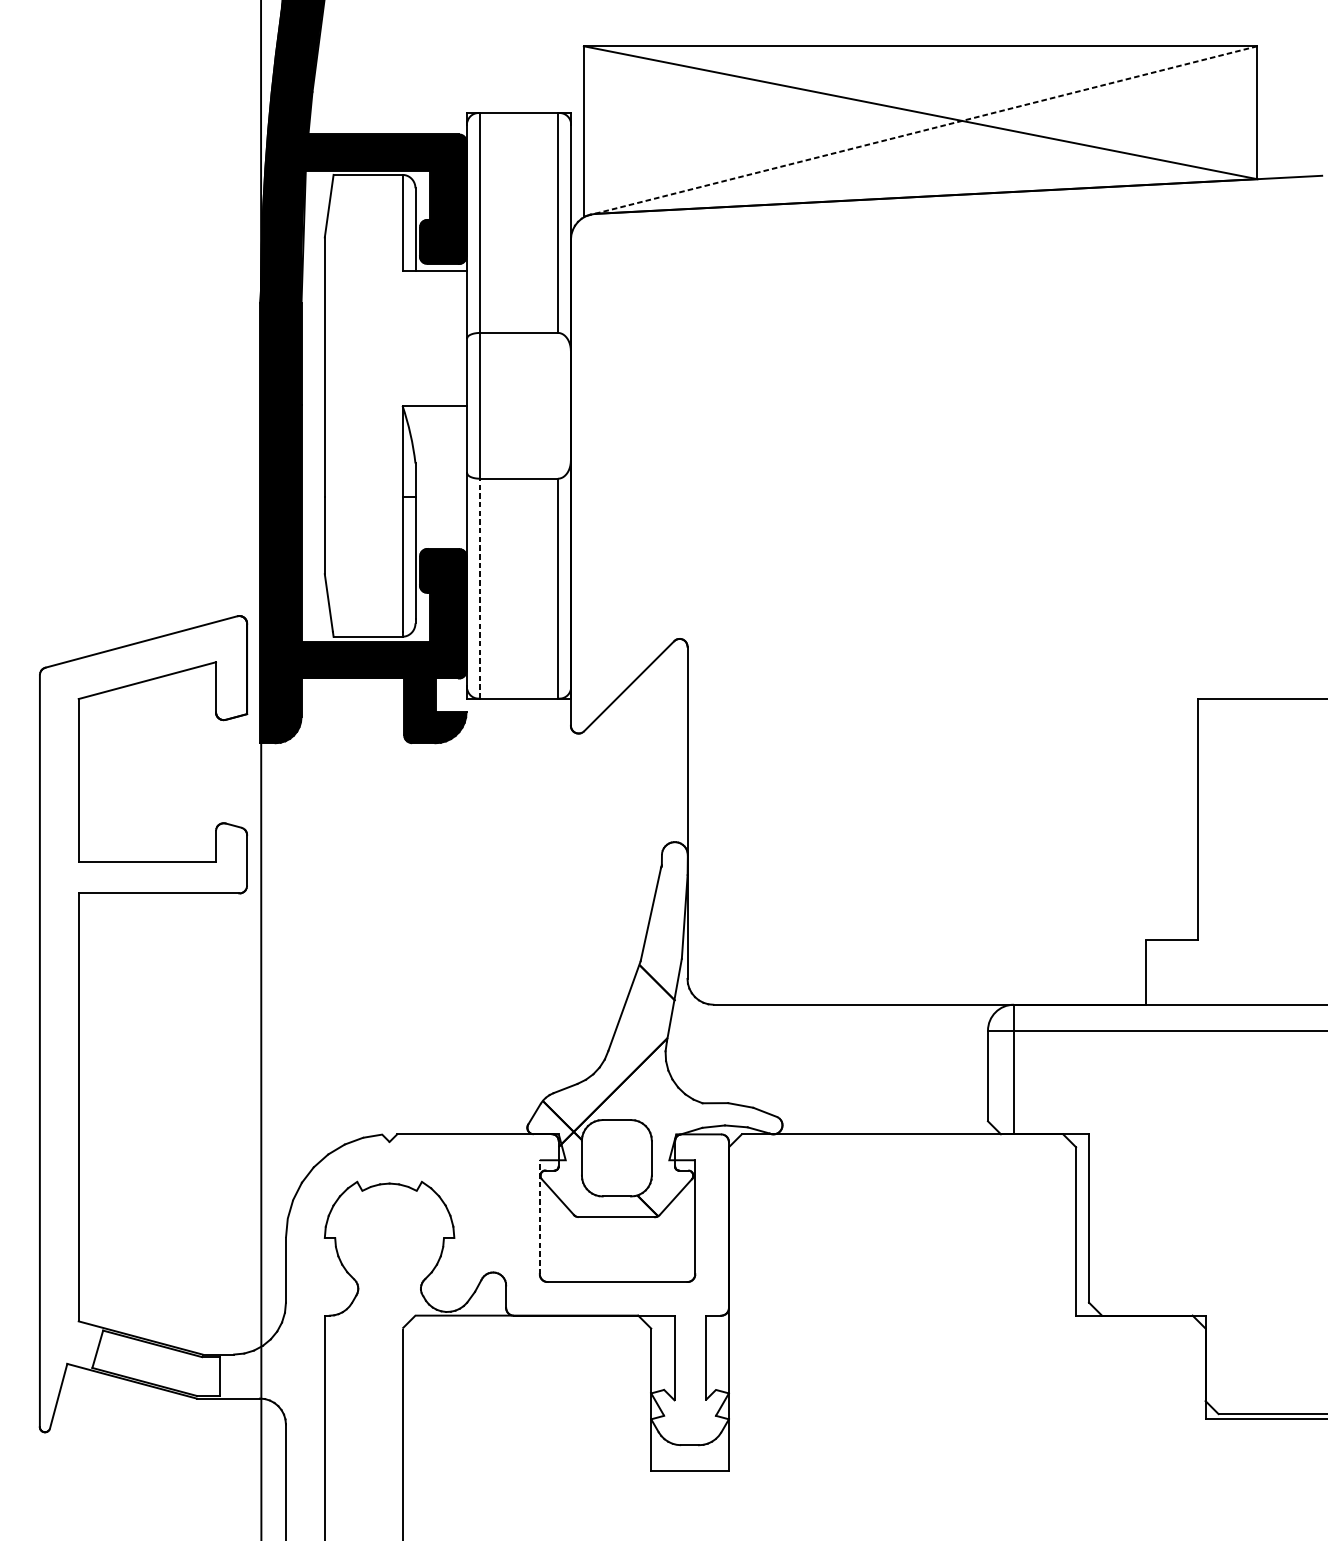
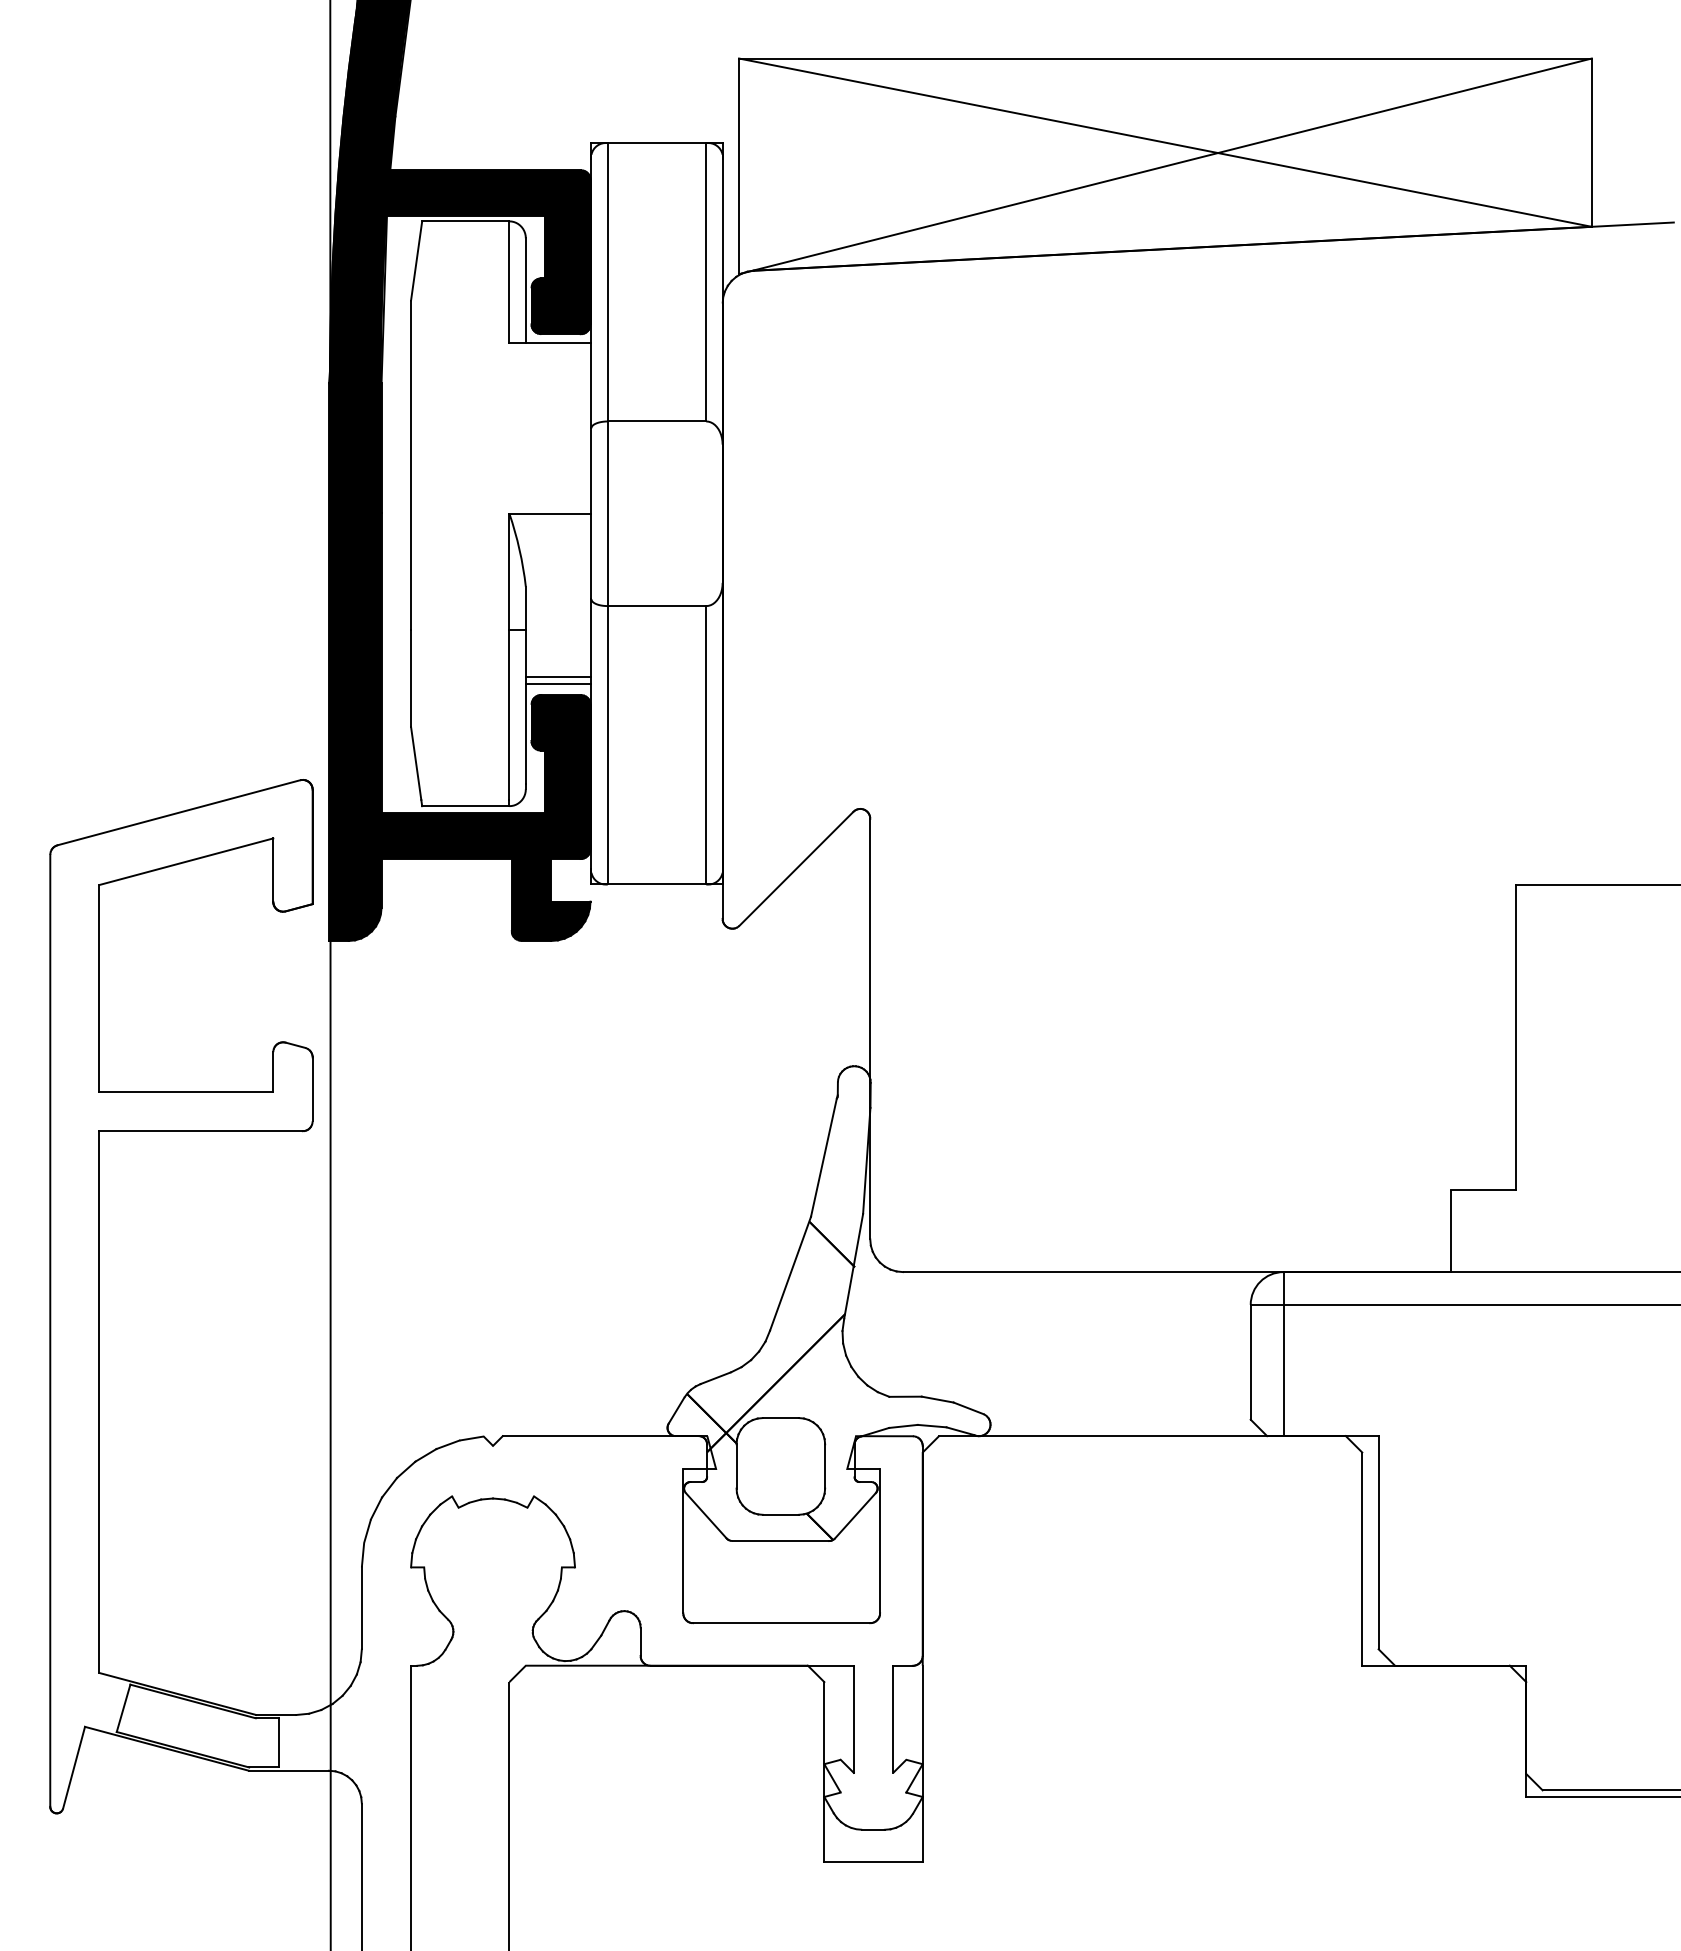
line: (920, 131) -> (1165, 166), dashed -> solid
line: (441, 534) -> (558, 676), added
line: (441, 540) -> (558, 684), added
line: (479, 588) -> (607, 744), dashed -> solid
line: (540, 1216) -> (683, 1540), dashed -> solid

